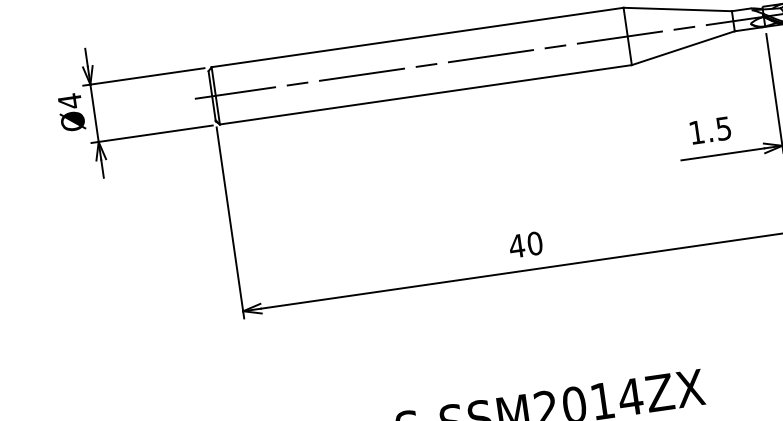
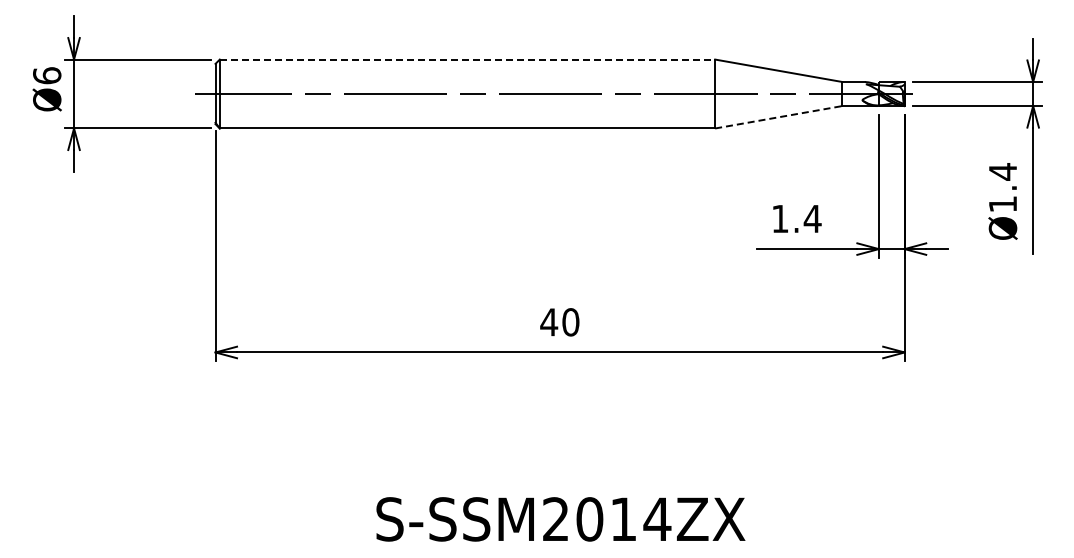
line: (417, 37) -> (467, 59), solid -> dashed
line: (684, 48) -> (779, 117), solid -> dashed
text: (70, 101) -> (47, 75), Ø4 -> Ø6
text: (723, 129) -> (812, 219), 1.5 -> 1.4

